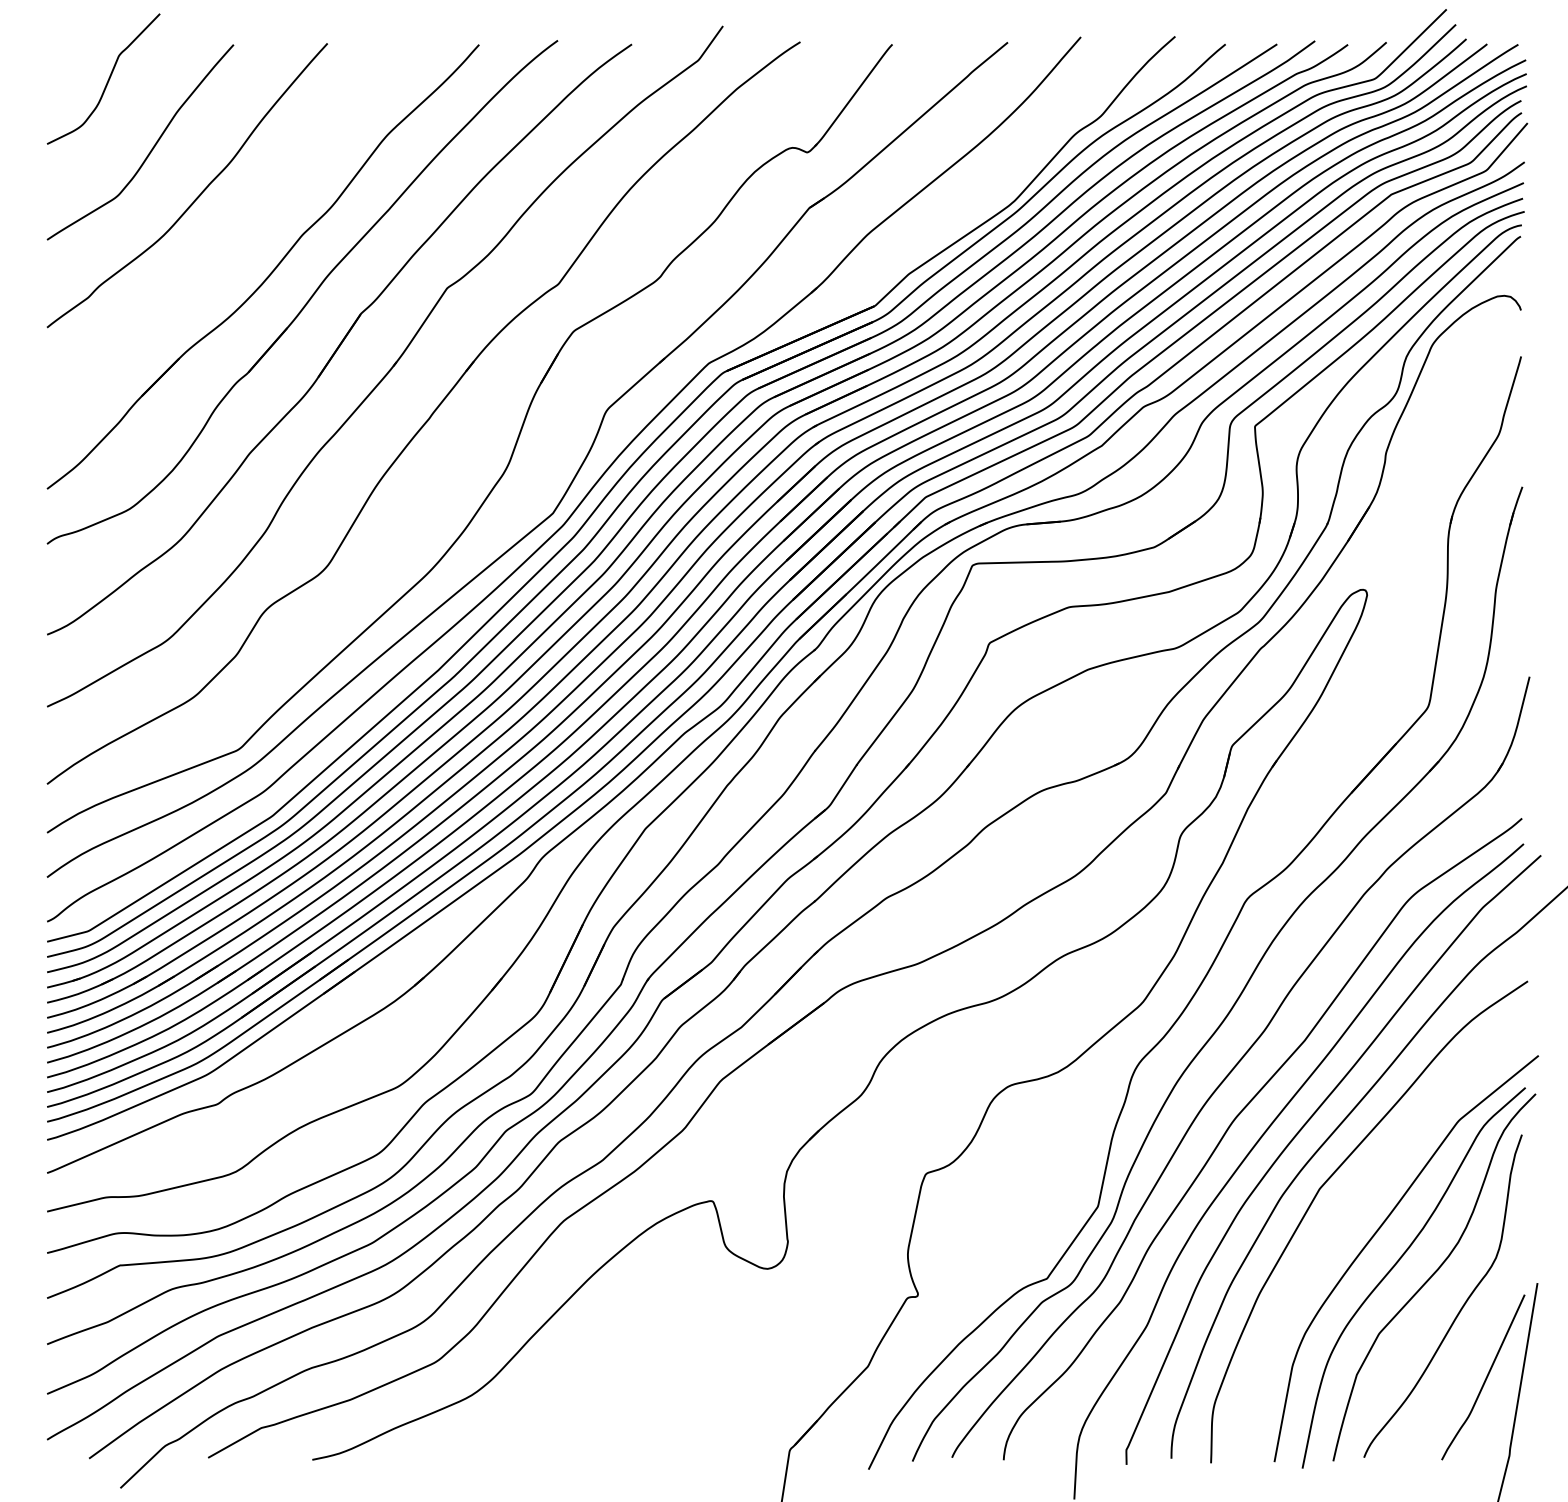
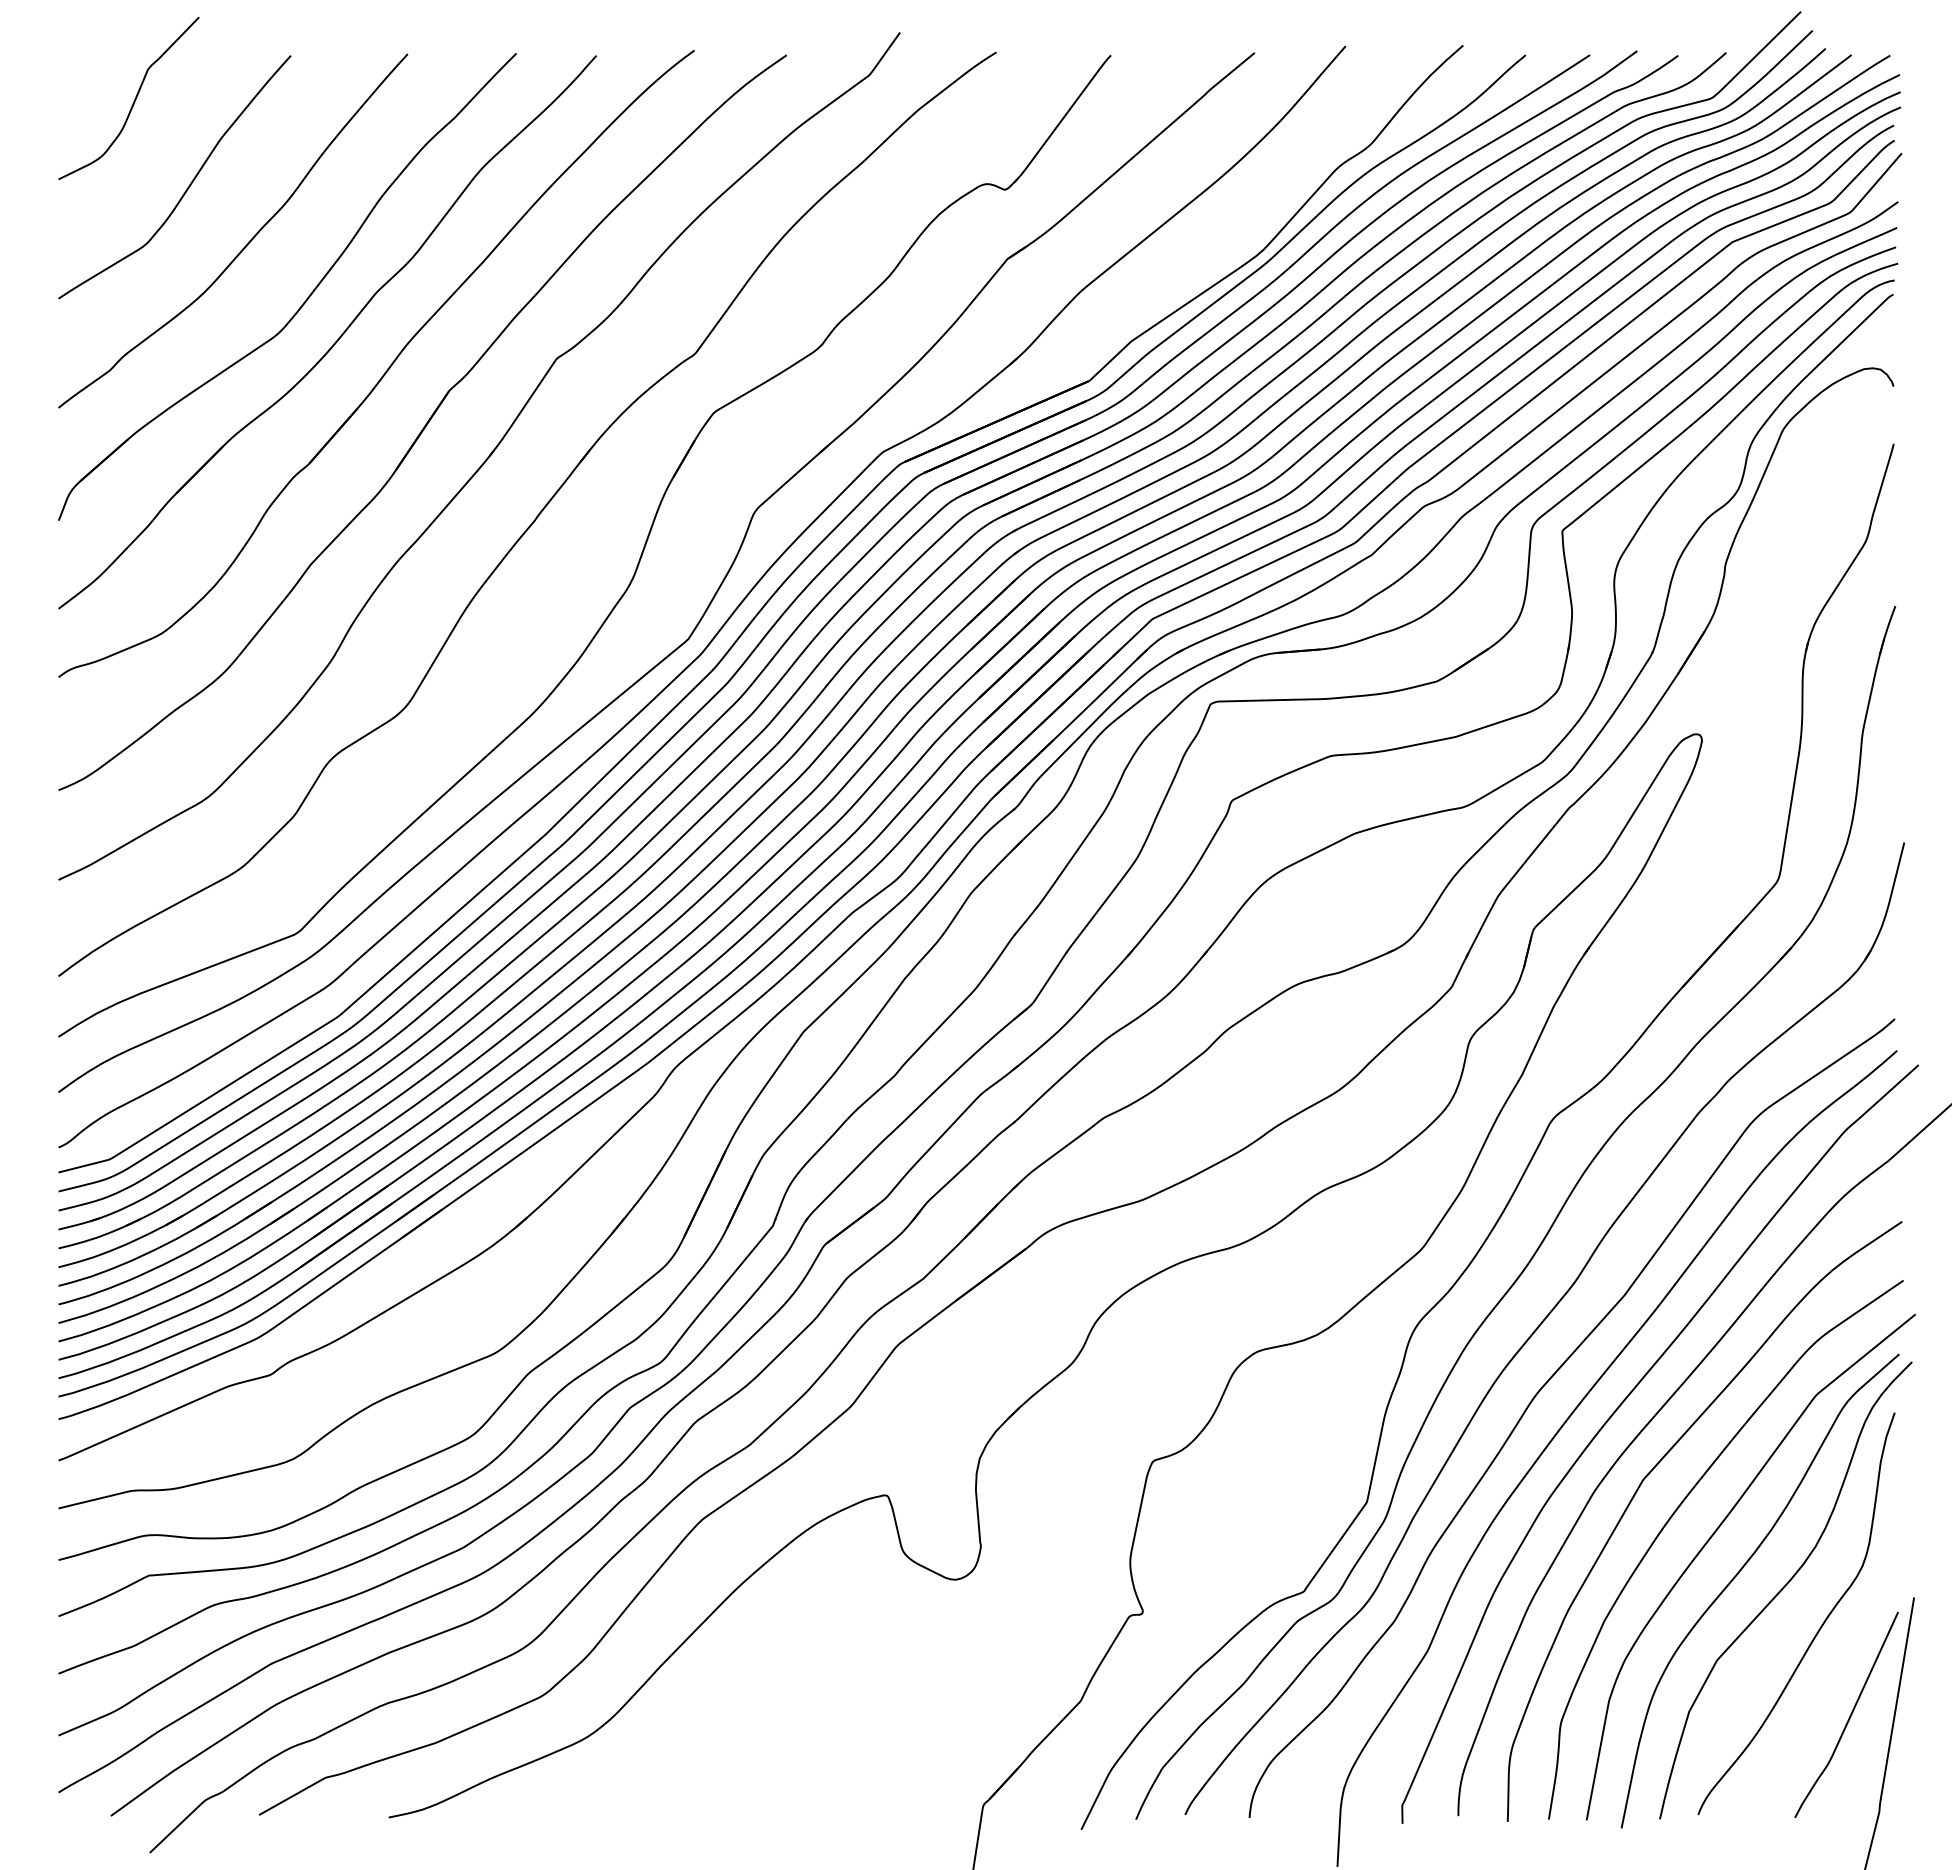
part: (246, 239) -> (306, 298), added
curve: (1347, 1213) -> (1677, 1510), added

